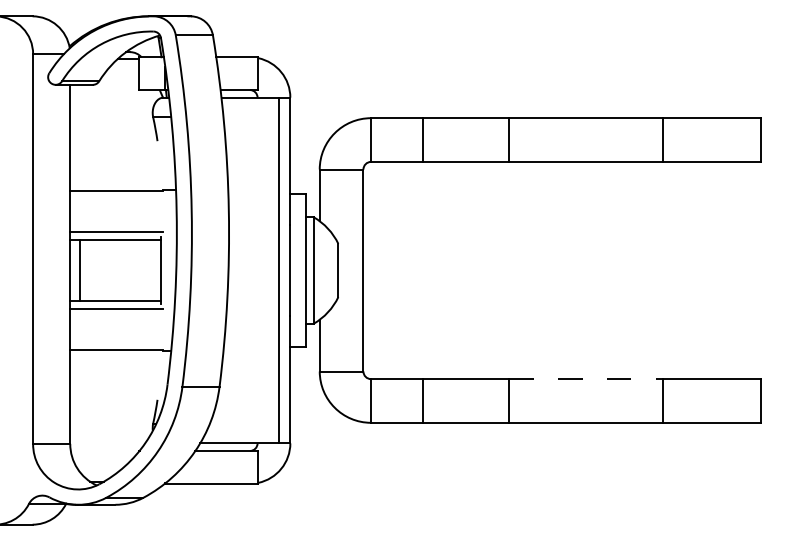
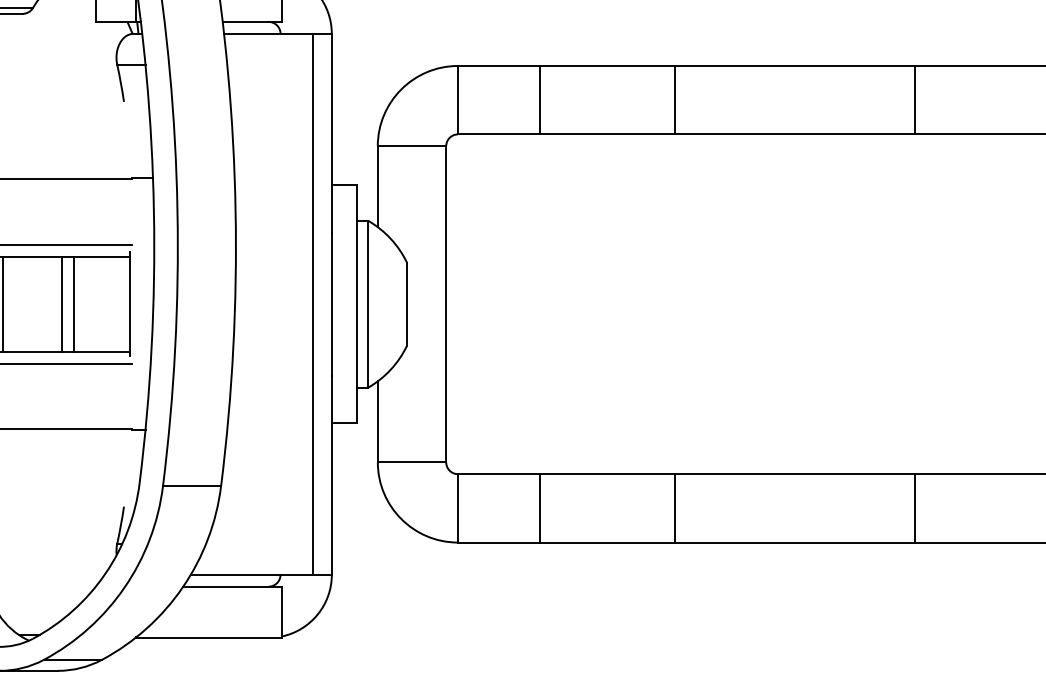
line: (117, 270) -> (61, 304), added
line: (125, 270) -> (73, 304), added
line: (586, 379) -> (795, 474), dashed -> solid

